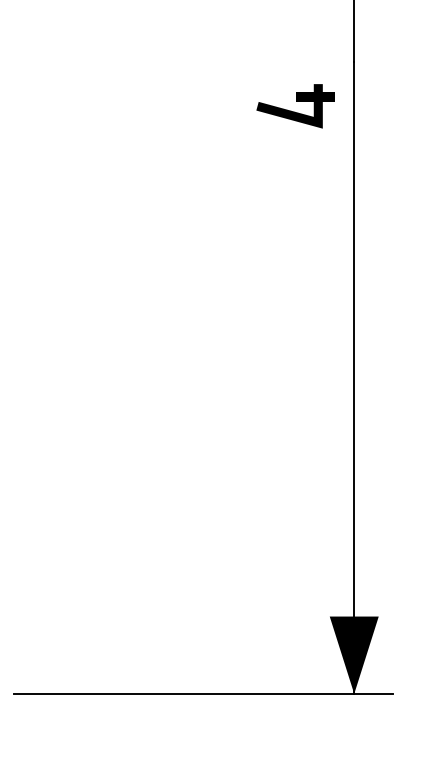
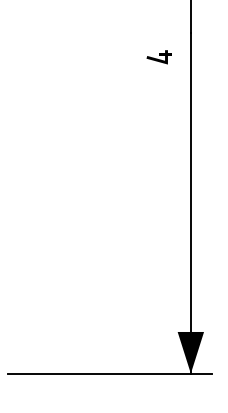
part: (294, 106) -> (158, 57), size x0.6

